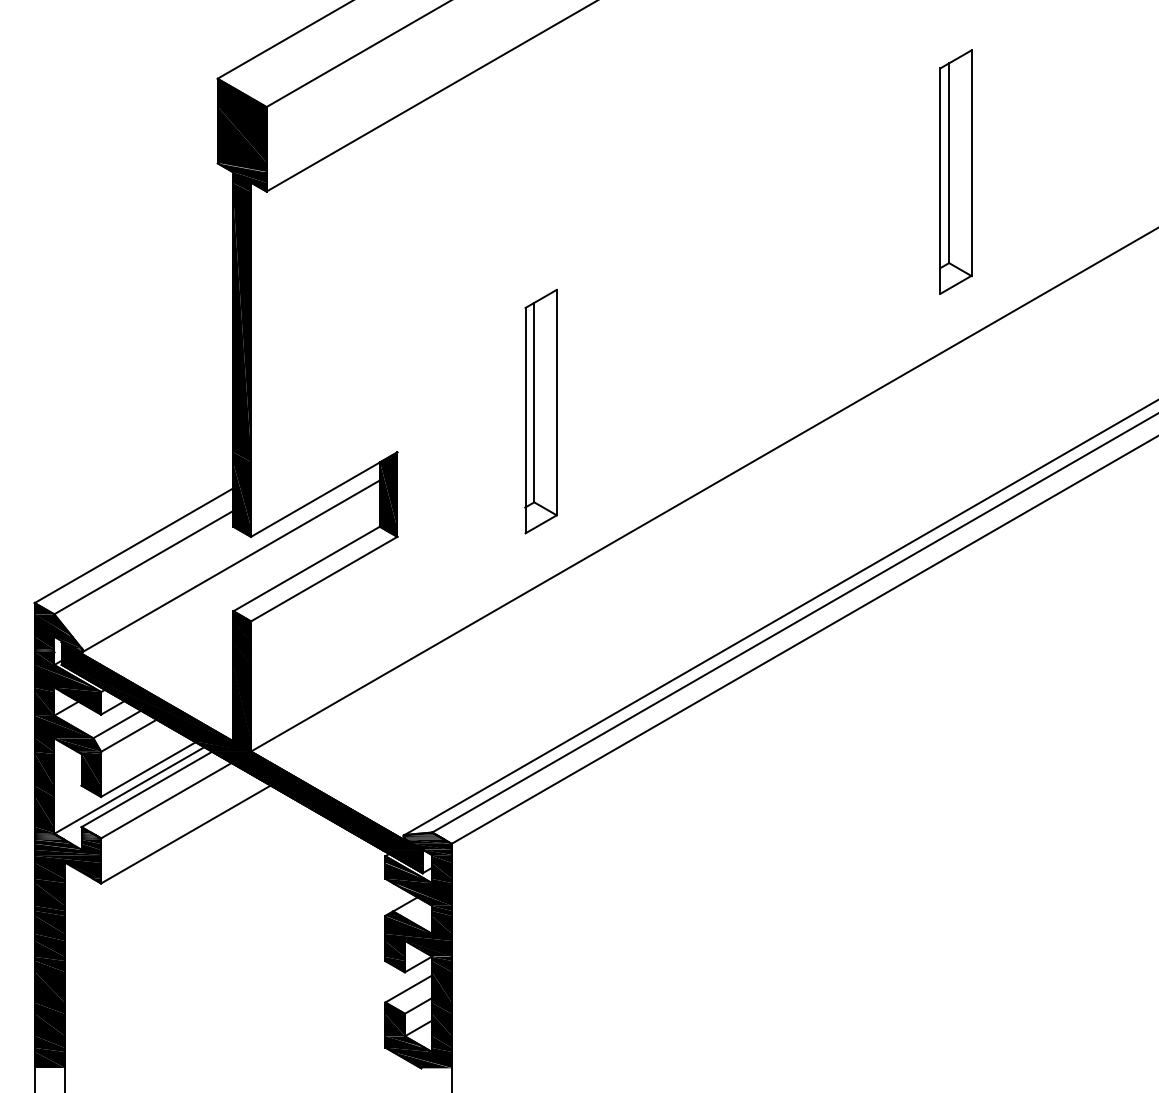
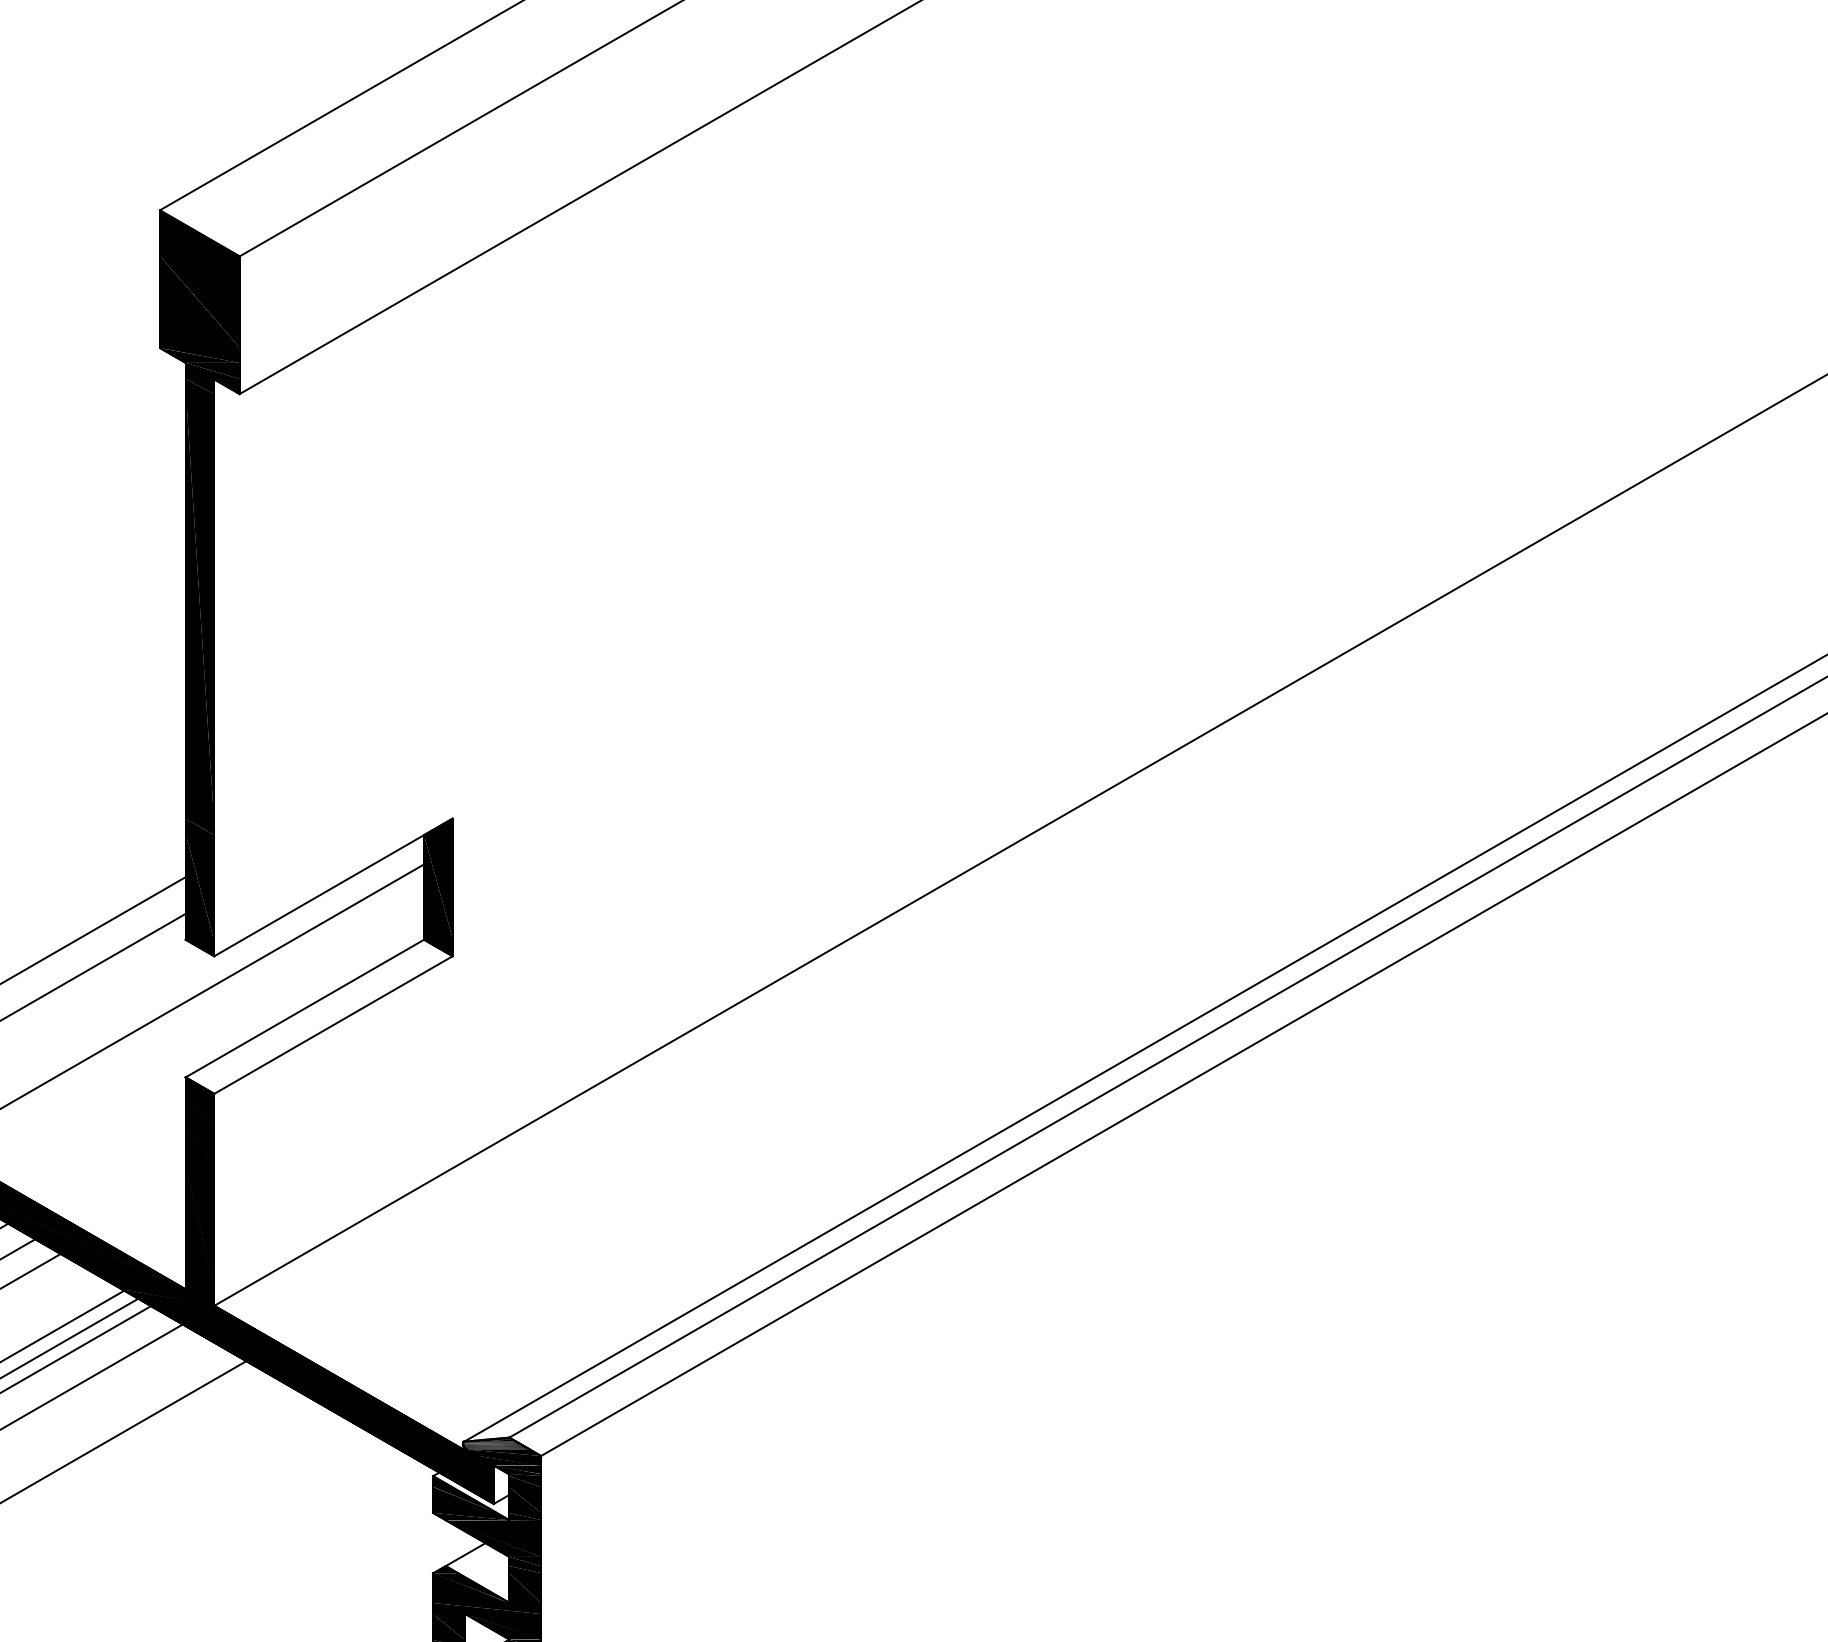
part: (955, 171) -> (1361, 361), removed
part: (540, 411) -> (685, 752), removed

